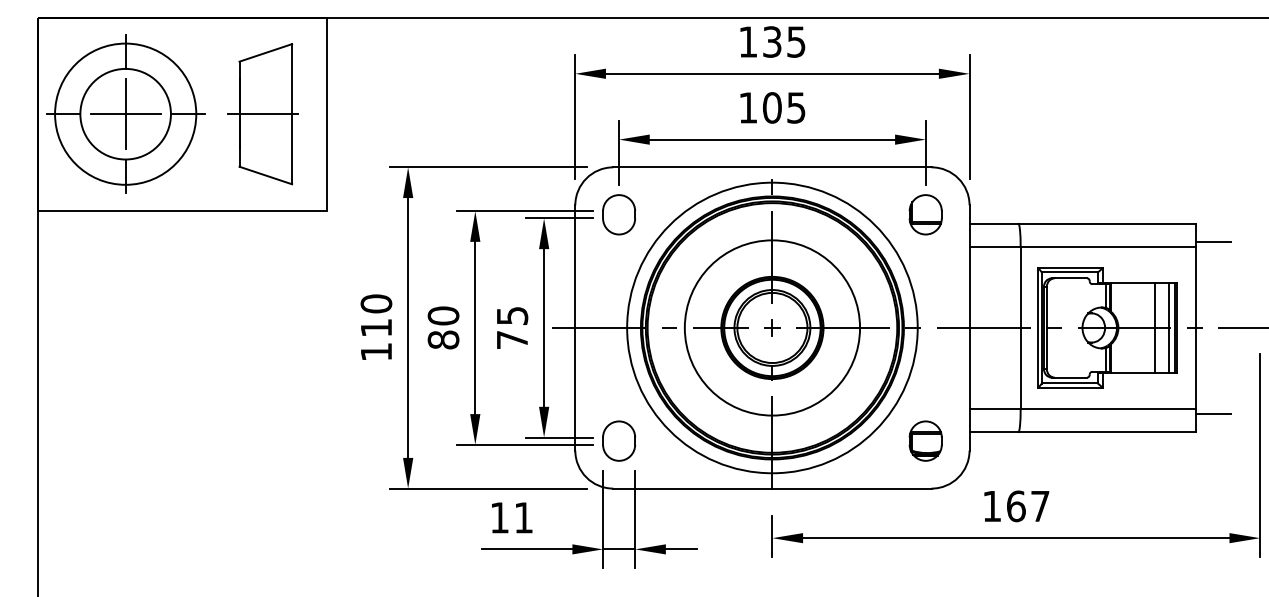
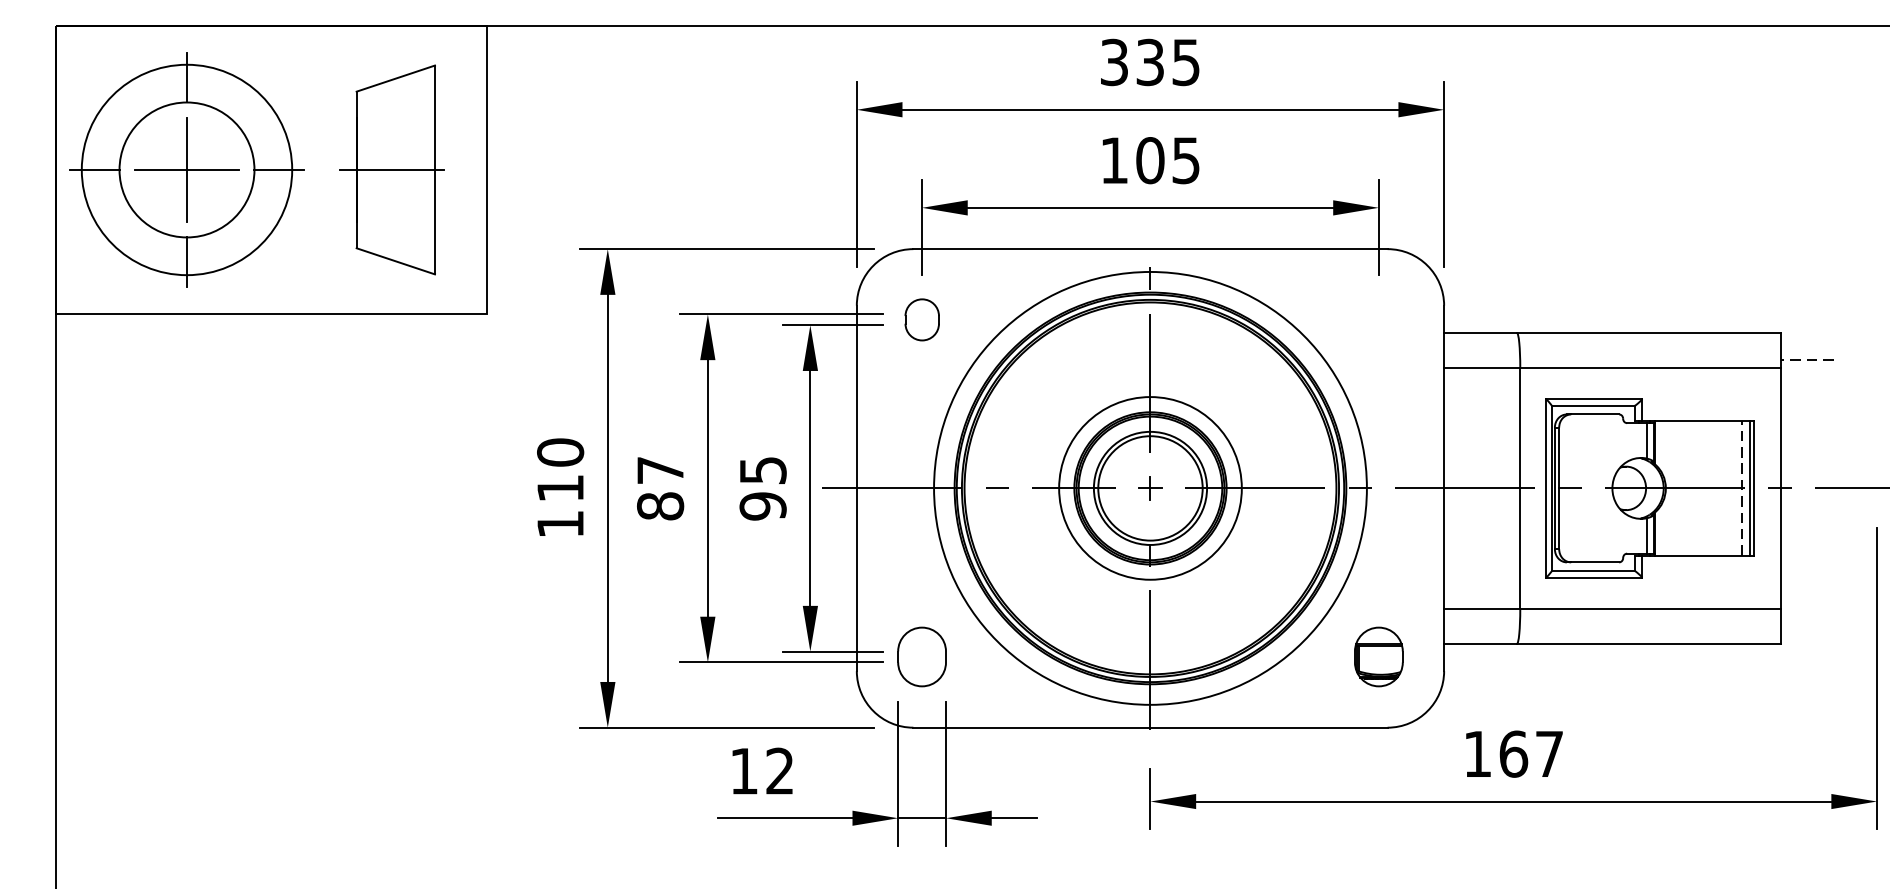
text: (748, 41) -> (1114, 61), 135 -> 335
part: (619, 214) -> (922, 319), size x0.7
part: (925, 214) -> (1378, 319), removed
line: (1213, 241) -> (1807, 359), solid -> dashed
text: (443, 315) -> (660, 469), 80 -> 87
circle: (772, 327) -> (1150, 487), size x0.7
line: (1154, 327) -> (1719, 487), removed
line: (1169, 327) -> (1741, 487), solid -> dashed
text: (512, 339) -> (763, 505), 75 -> 95
line: (1212, 414) -> (1806, 617), removed
text: (523, 517) -> (779, 770), 11 -> 12

